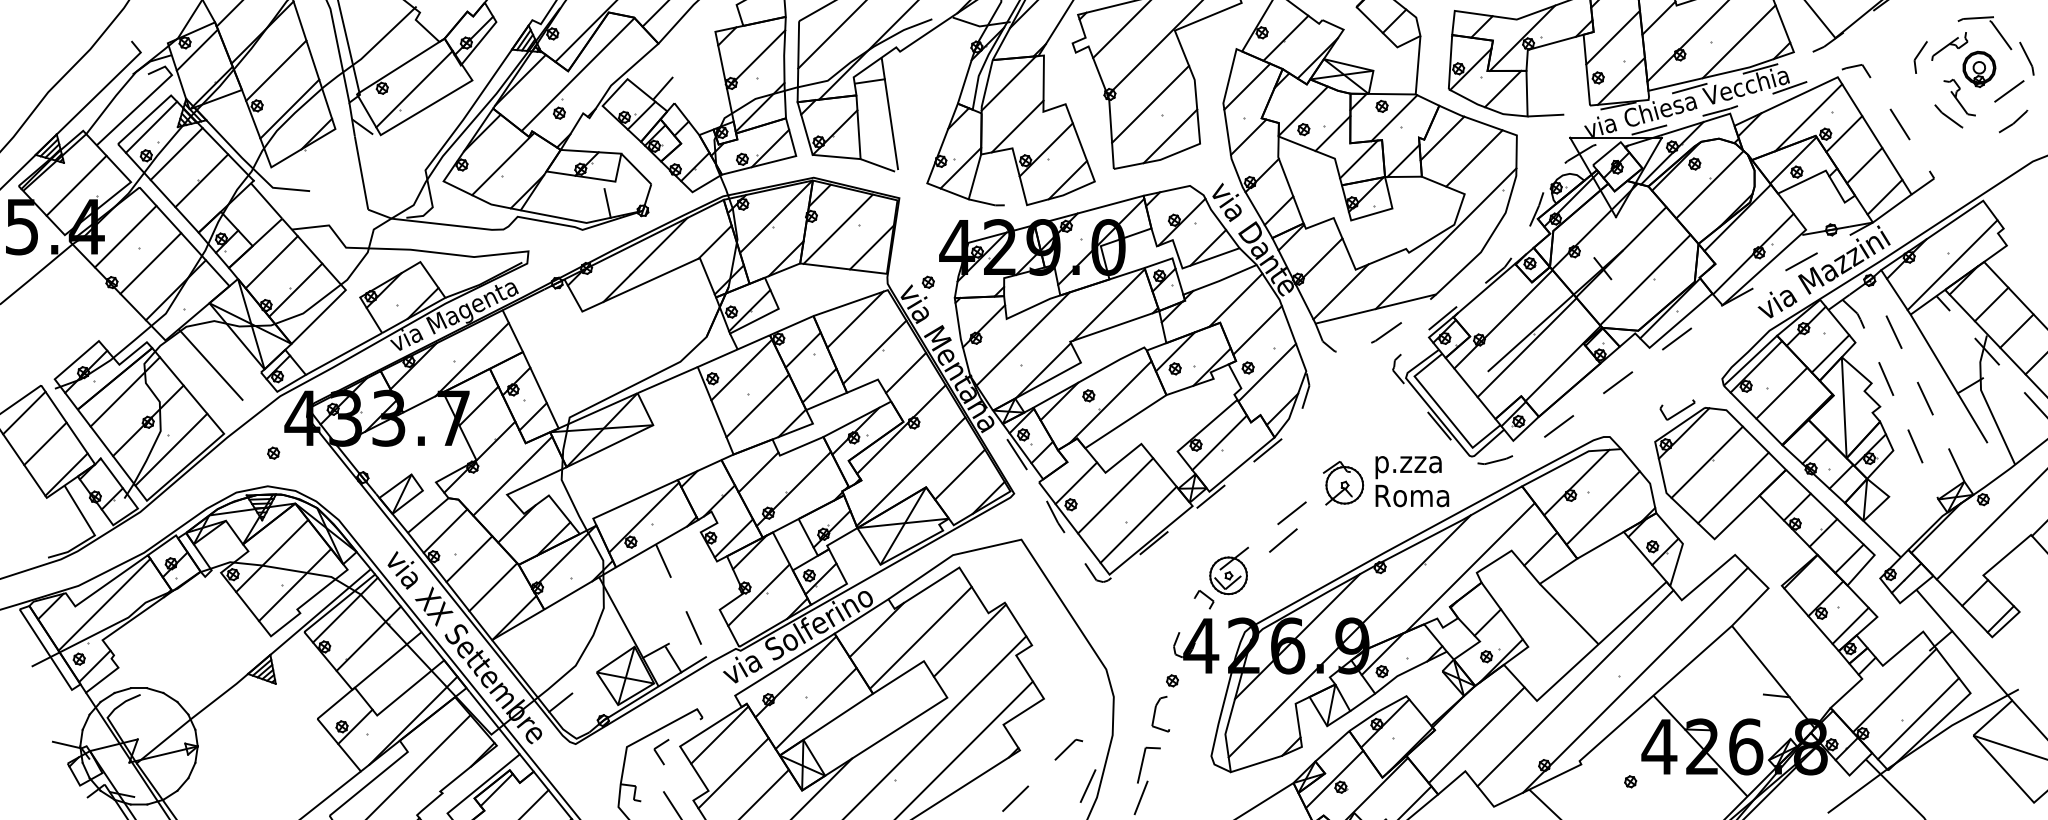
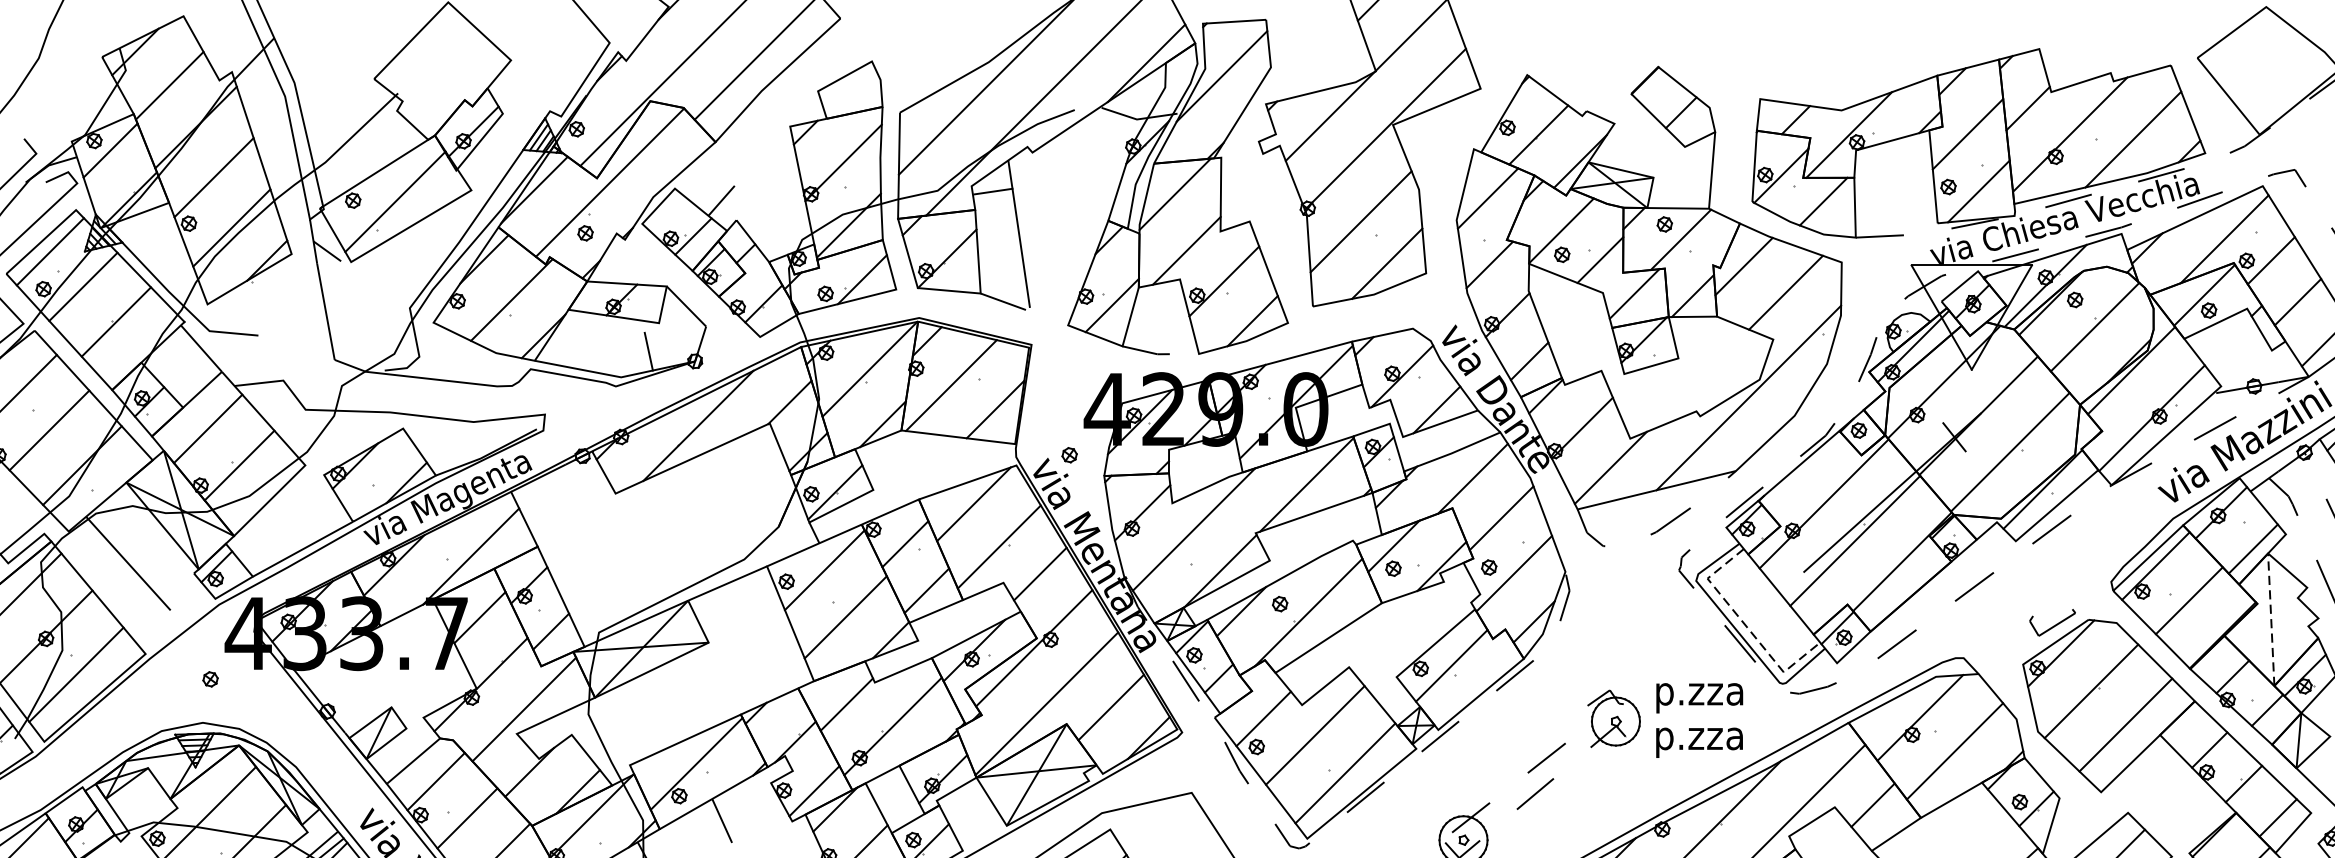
line: (1844, 407) -> (2271, 619), solid -> dashed
line: (1443, 412) -> (1745, 625), solid -> dashed
text: (1412, 498) -> (1704, 738), Roma -> p.zza

